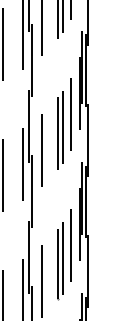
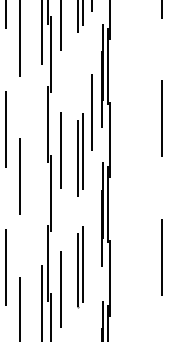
part: (60, 129) -> (80, 154), moved
line: (23, 163) -> (41, 164), removed
line: (70, 245) -> (91, 250), removed

